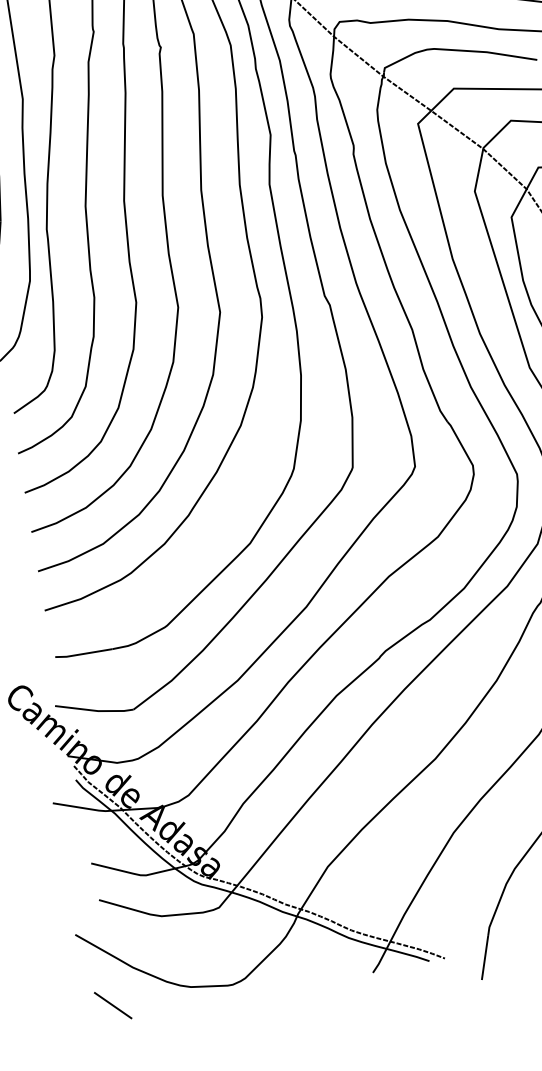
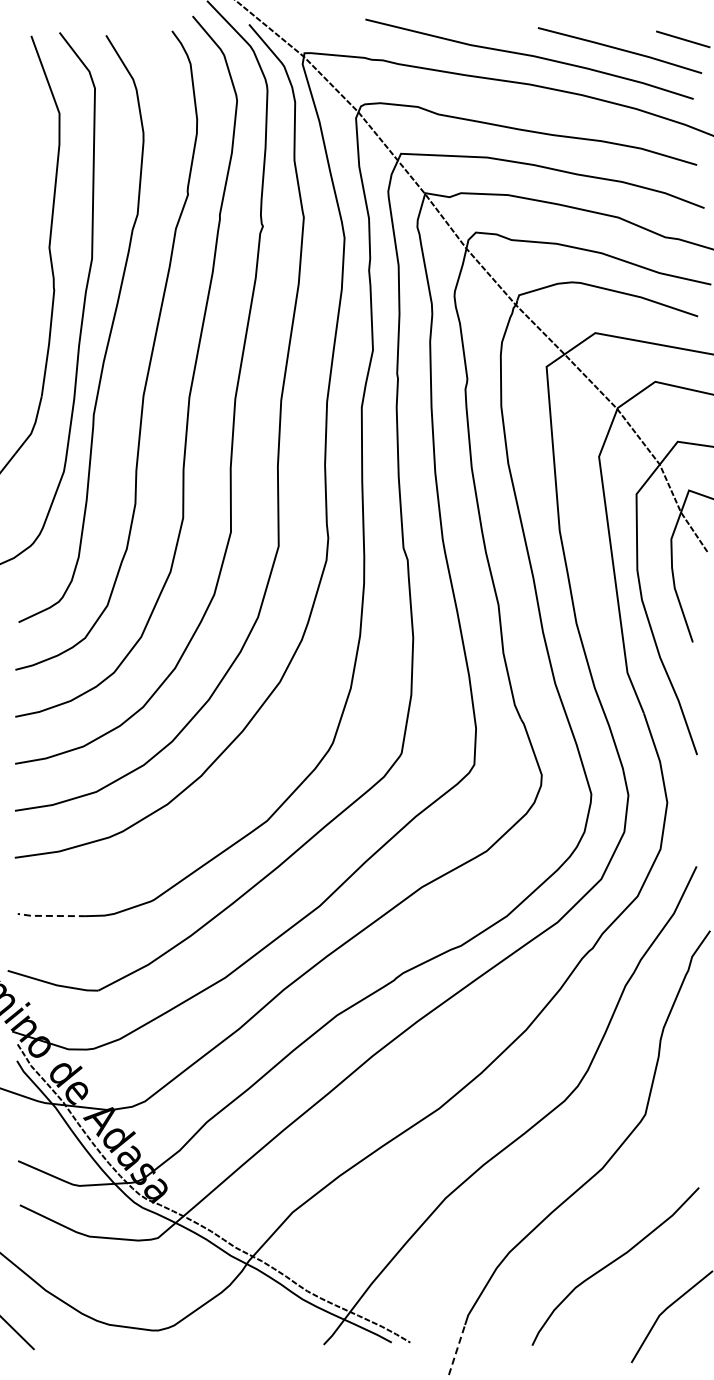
line: (83, 653) -> (51, 915), solid -> dashed
line: (485, 957) -> (457, 1349), solid -> dashed

